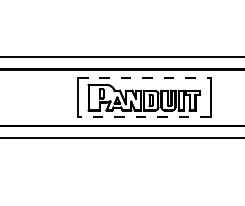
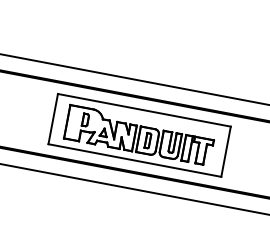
line: (144, 78) -> (144, 110), dashed -> solid
line: (143, 117) -> (133, 160), dashed -> solid

